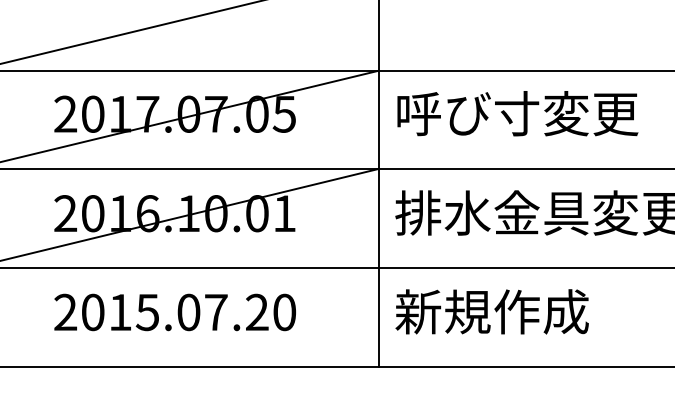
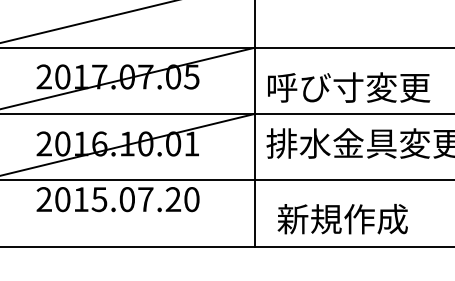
text: (518, 113) -> (349, 87), moved
text: (174, 312) -> (117, 199), moved
text: (491, 312) -> (342, 219), moved

